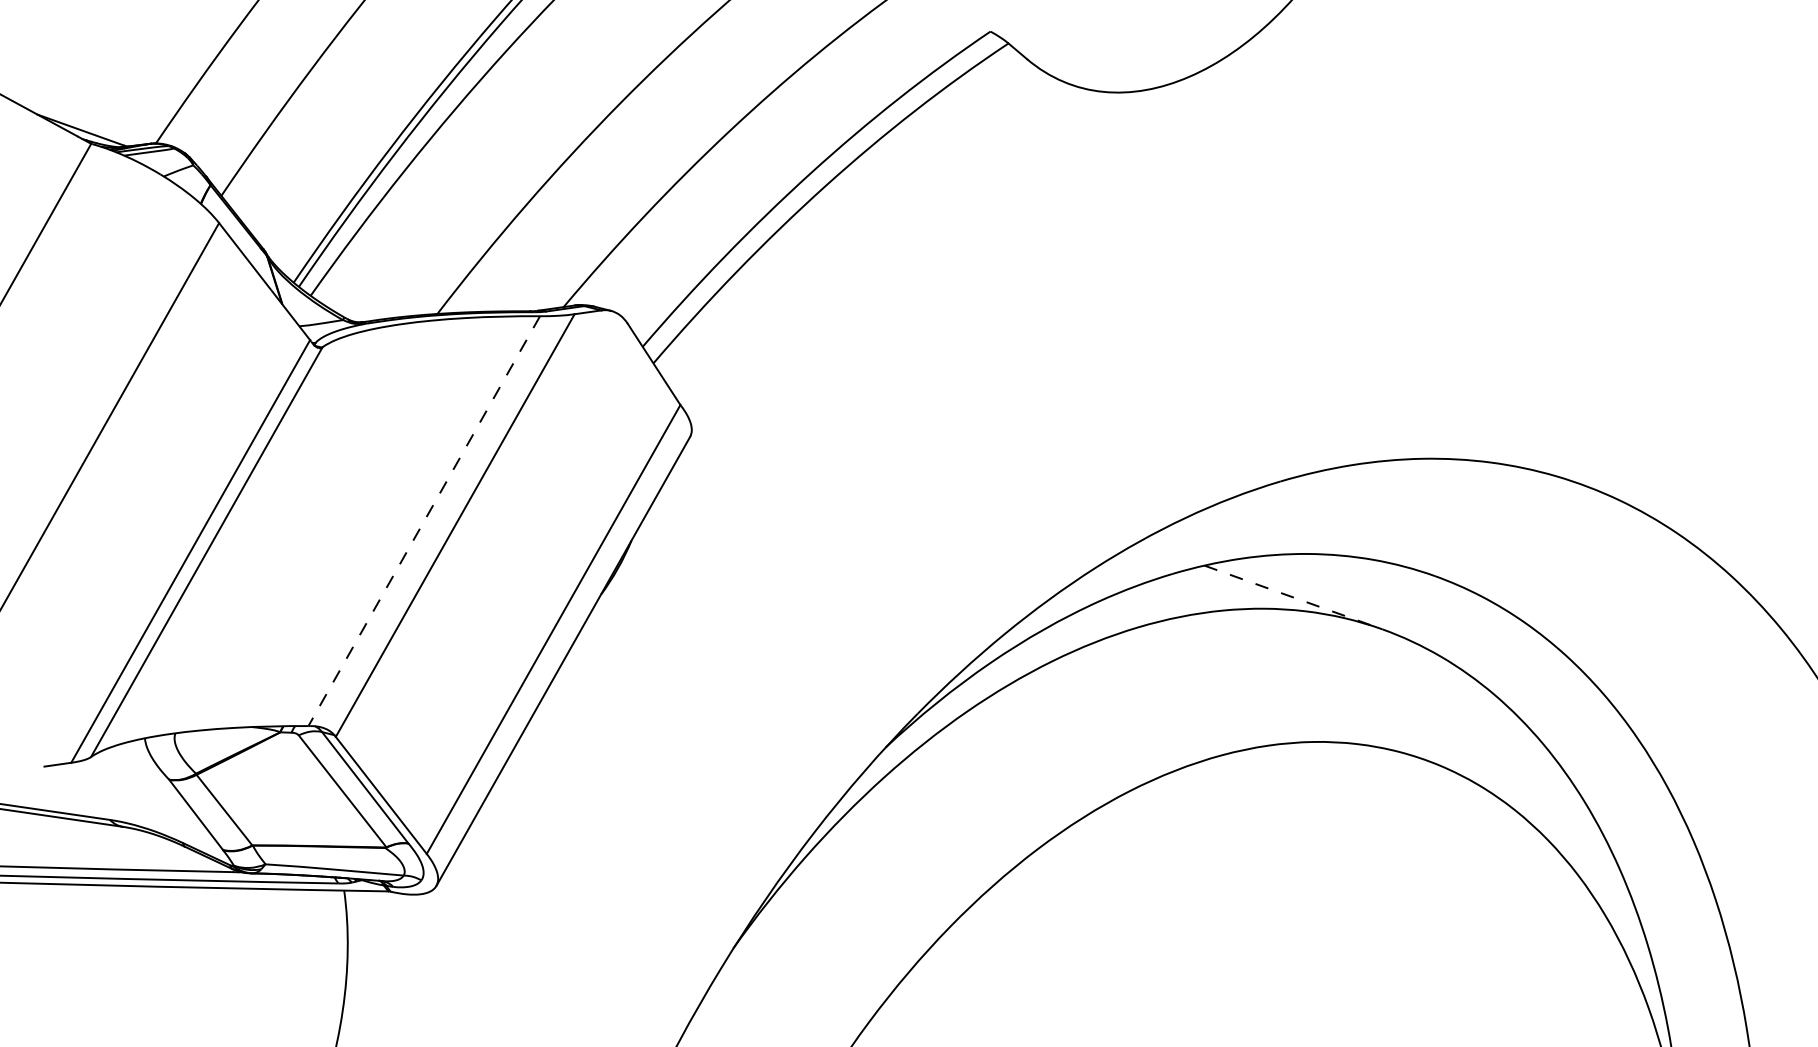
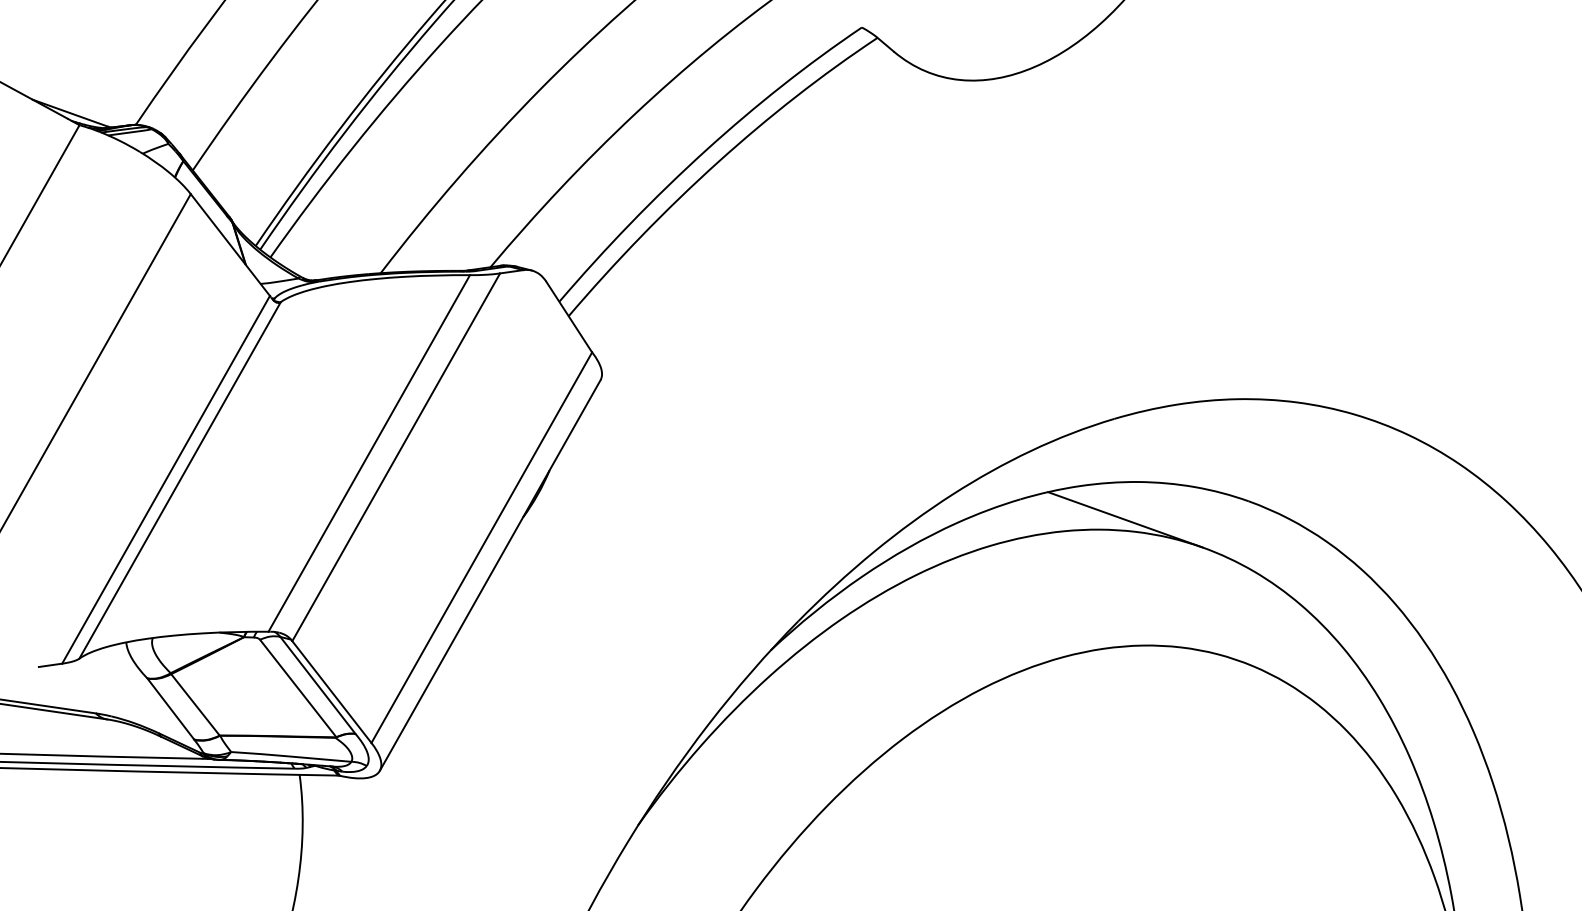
line: (424, 521) -> (369, 453), dashed -> solid
line: (1293, 597) -> (1125, 519), dashed -> solid

